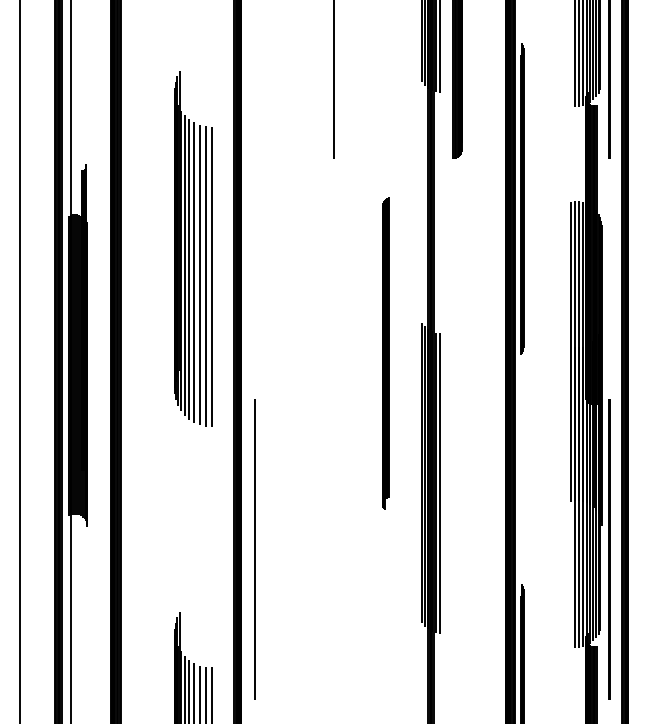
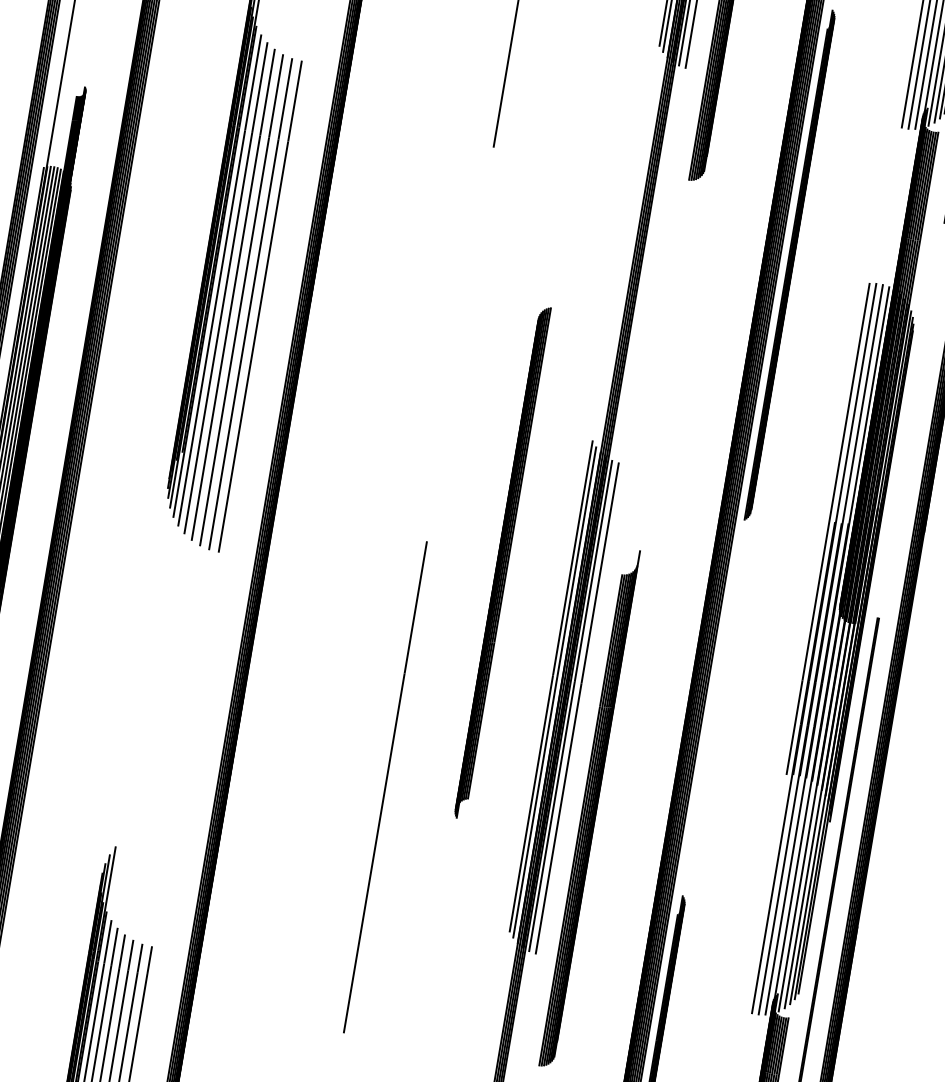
part: (385, 353) -> (501, 562), moved
part: (457, 541) -> (589, 808), added
line: (254, 549) -> (384, 786), moved

